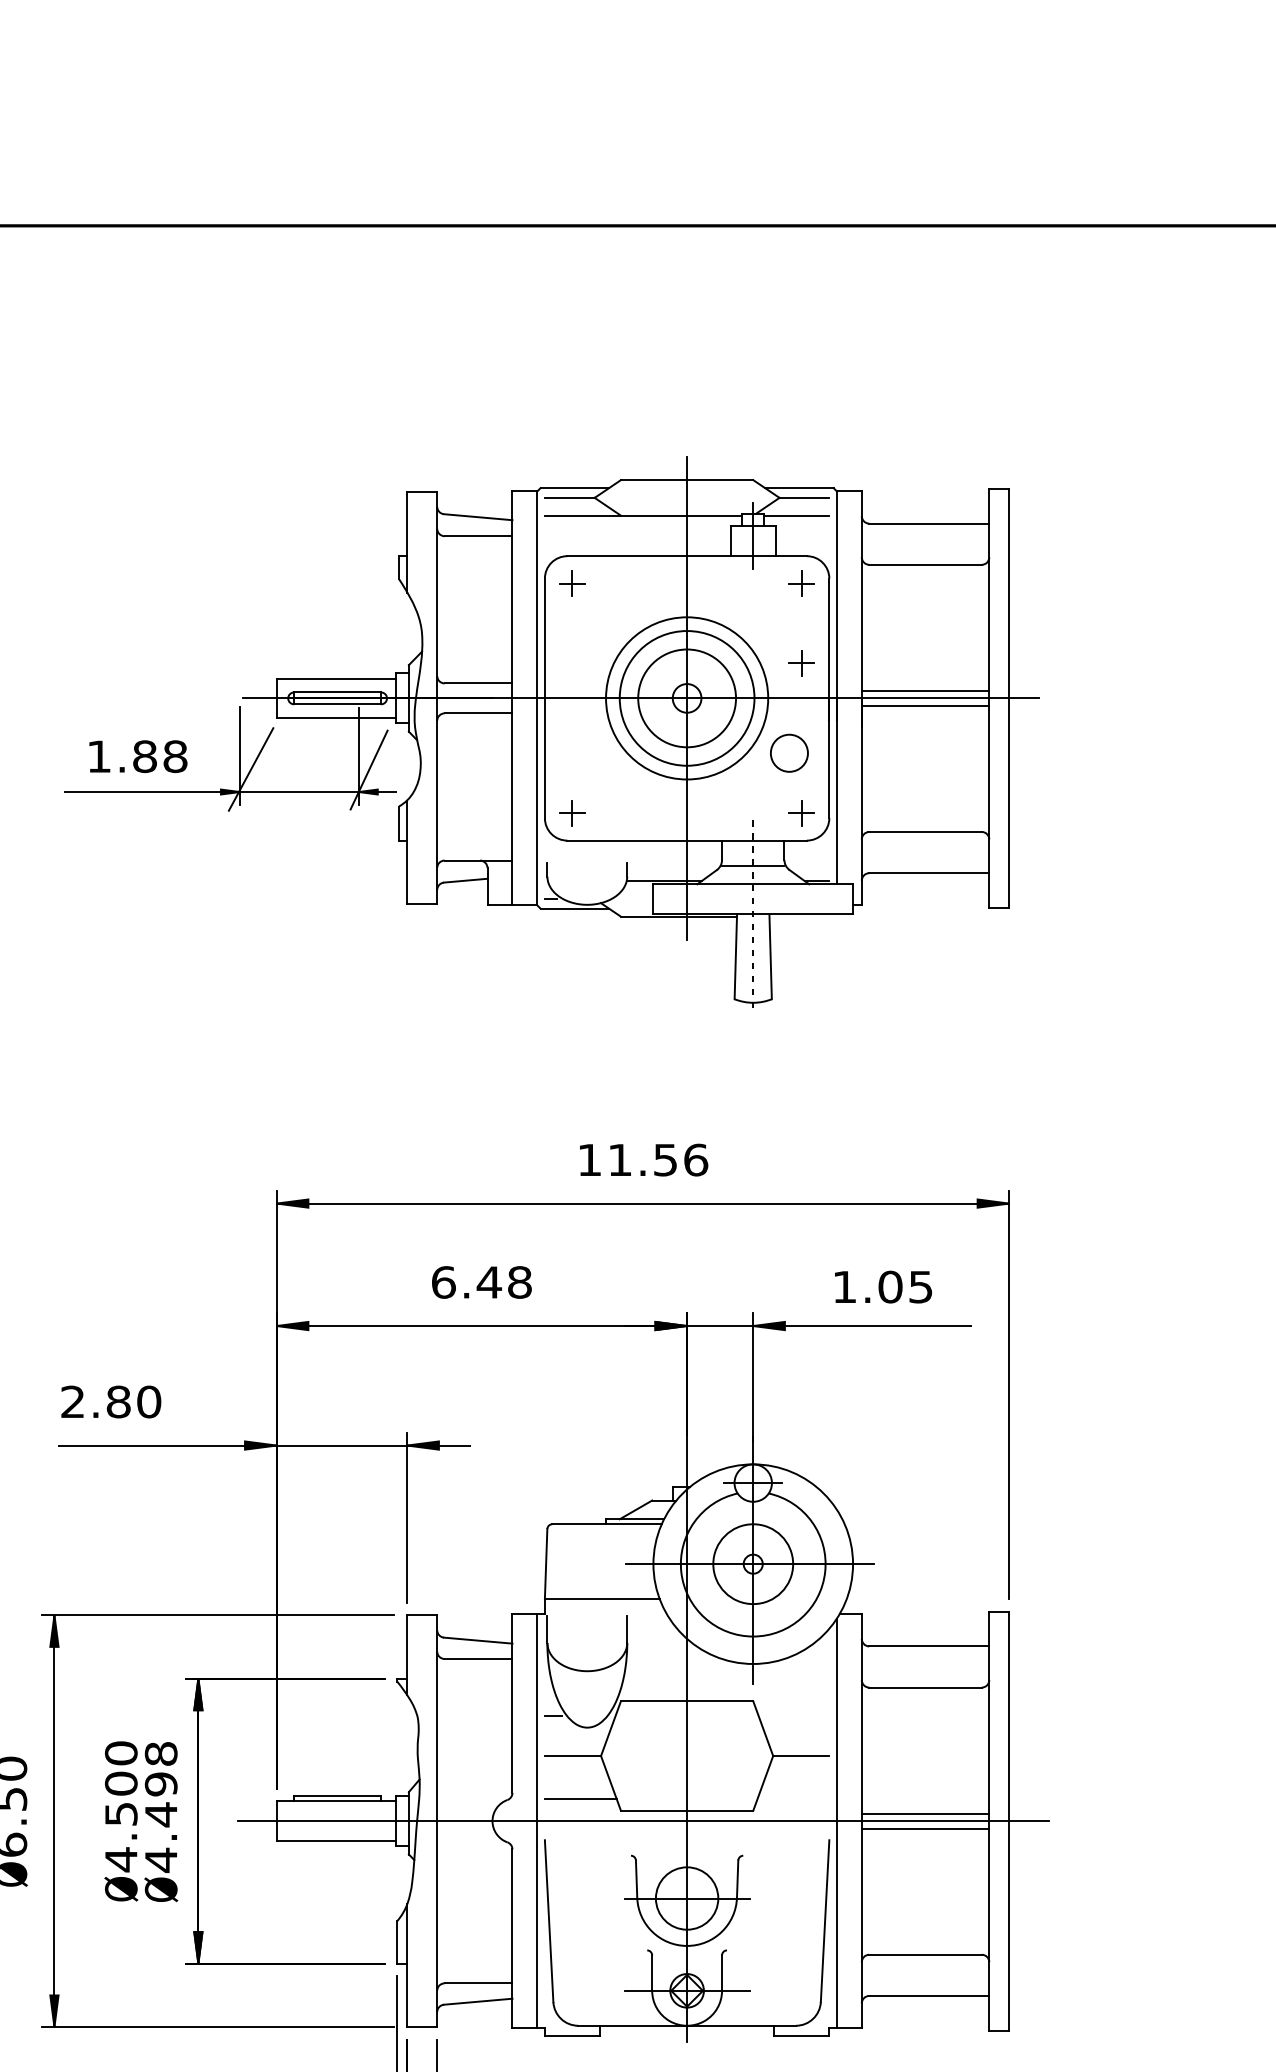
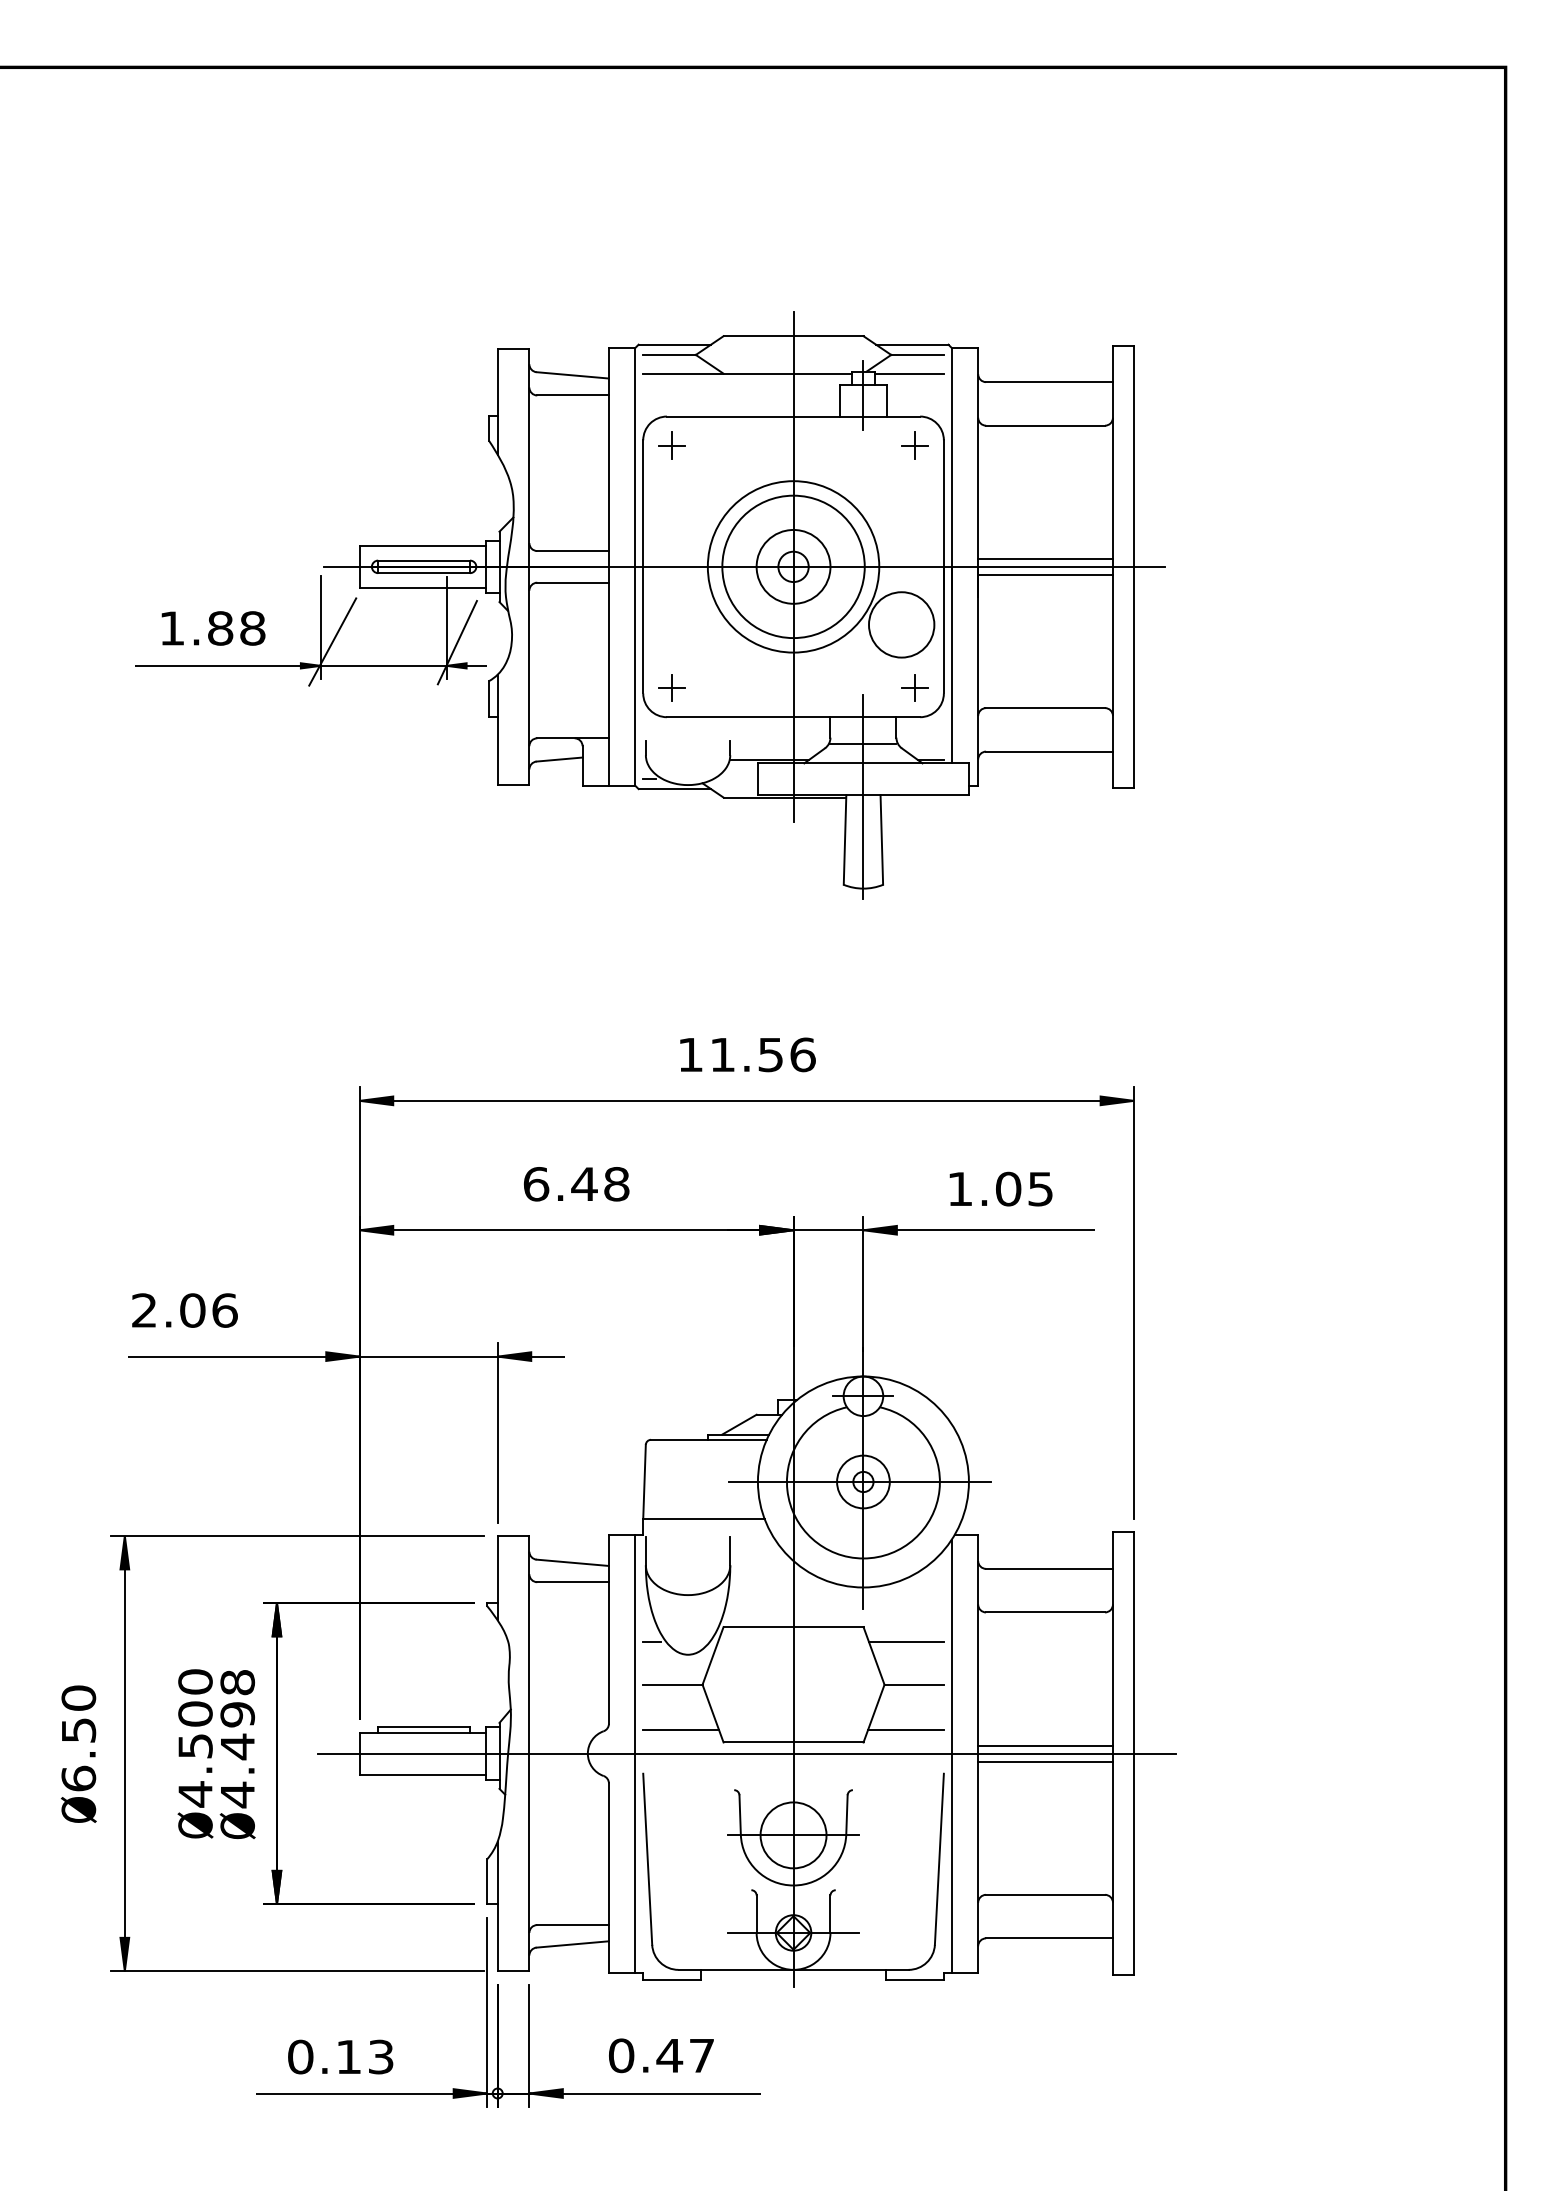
part: (801, 663) -> (914, 529), removed
circle: (687, 698) -> (793, 566), size x0.71
circle: (789, 752) -> (901, 624), size x1.67
line: (753, 916) -> (863, 797), dashed -> solid
text: (133, 1401) -> (208, 1310), 2.80 -> 2.06
circle: (753, 1563) -> (863, 1481), size x0.62
line: (793, 1716) -> (906, 1642), added
line: (793, 1799) -> (905, 1730), added

